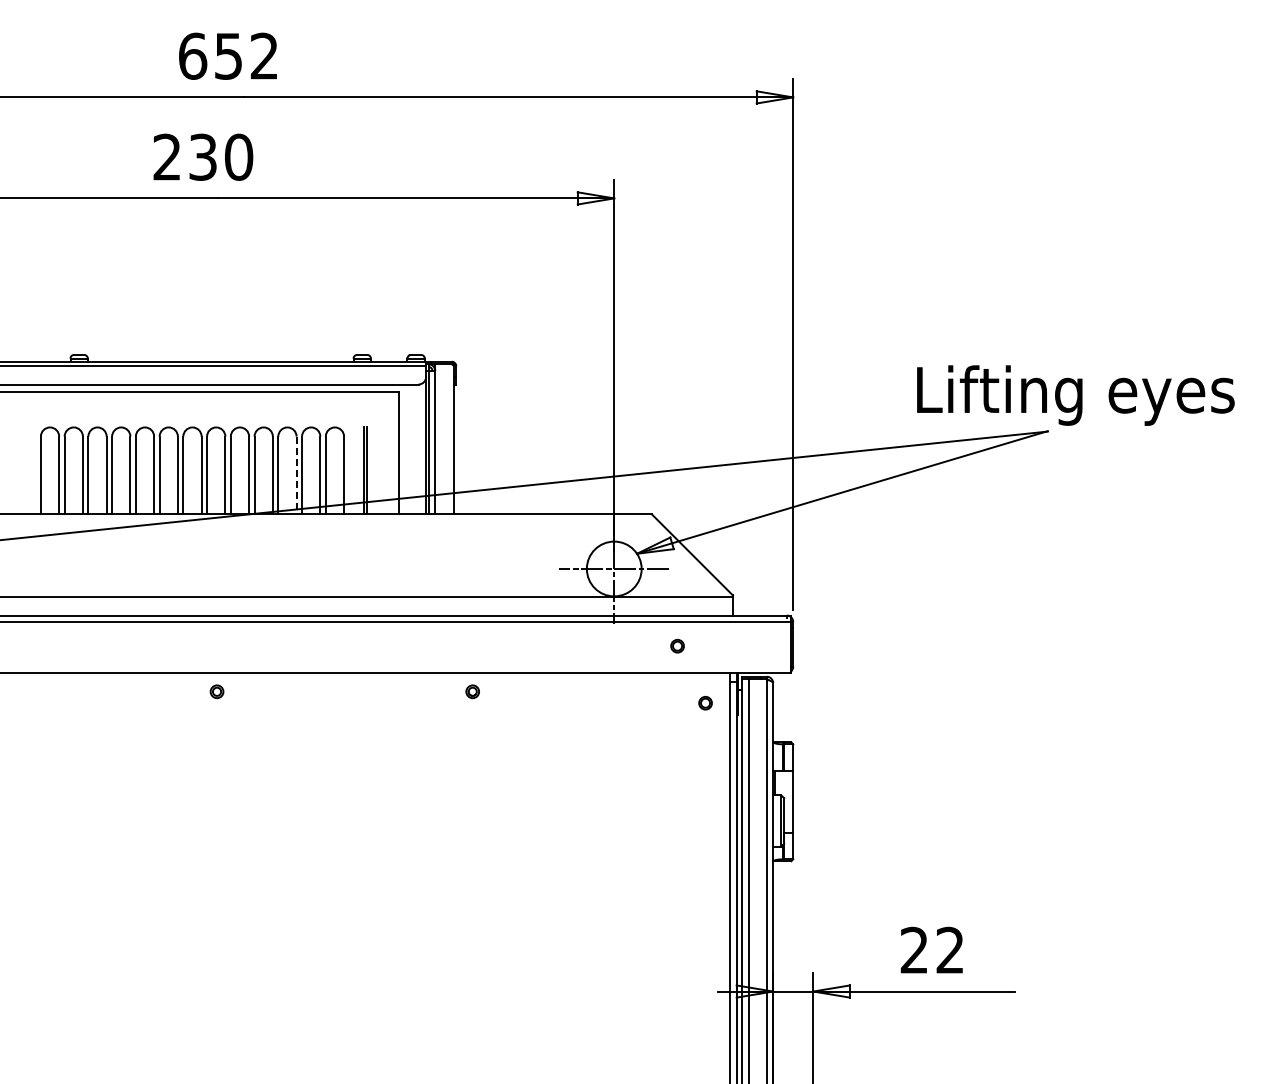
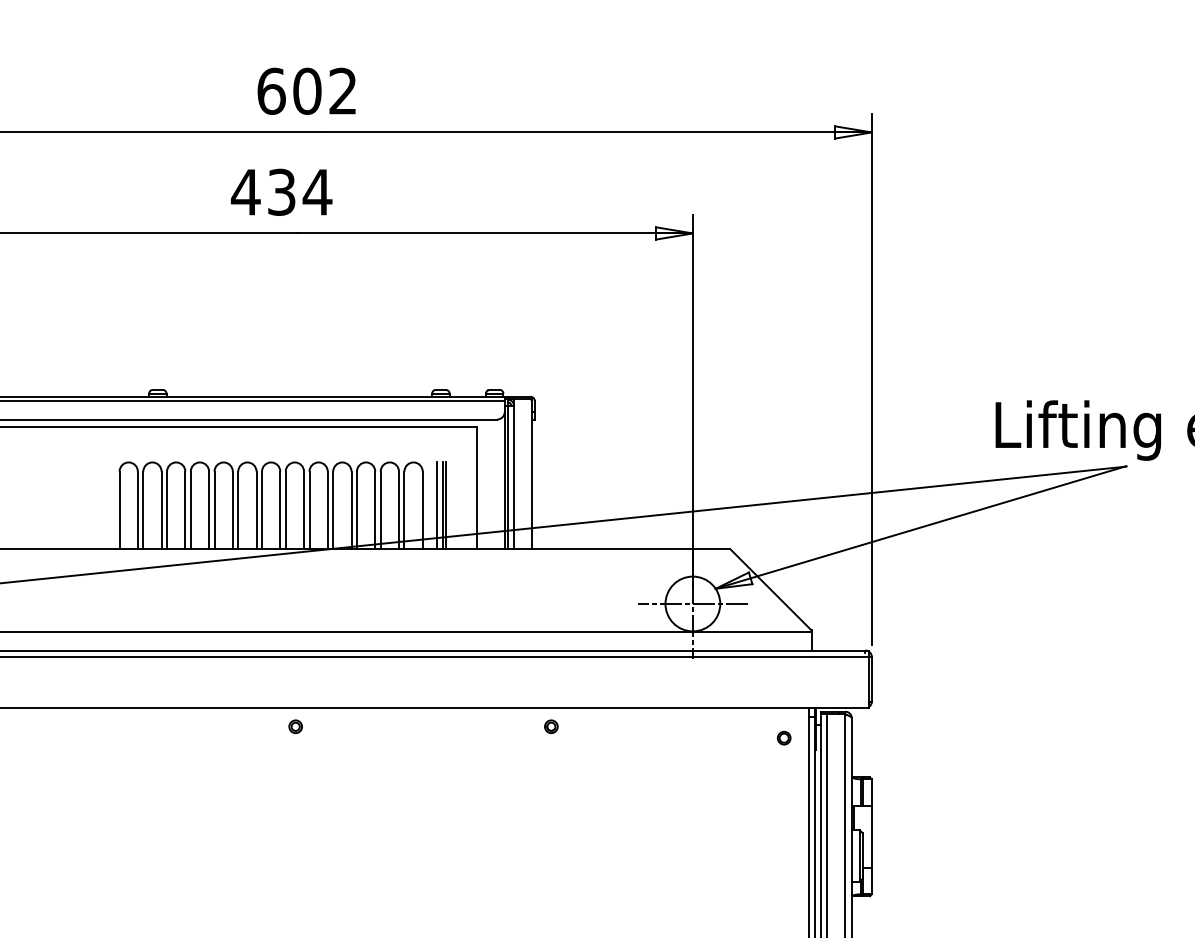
text: (228, 55) -> (307, 90), 652 -> 602
text: (202, 156) -> (281, 191), 230 -> 434
line: (357, 470) -> (436, 505), added
line: (296, 475) -> (375, 510), dashed -> solid
part: (677, 646) -> (756, 681), removed

